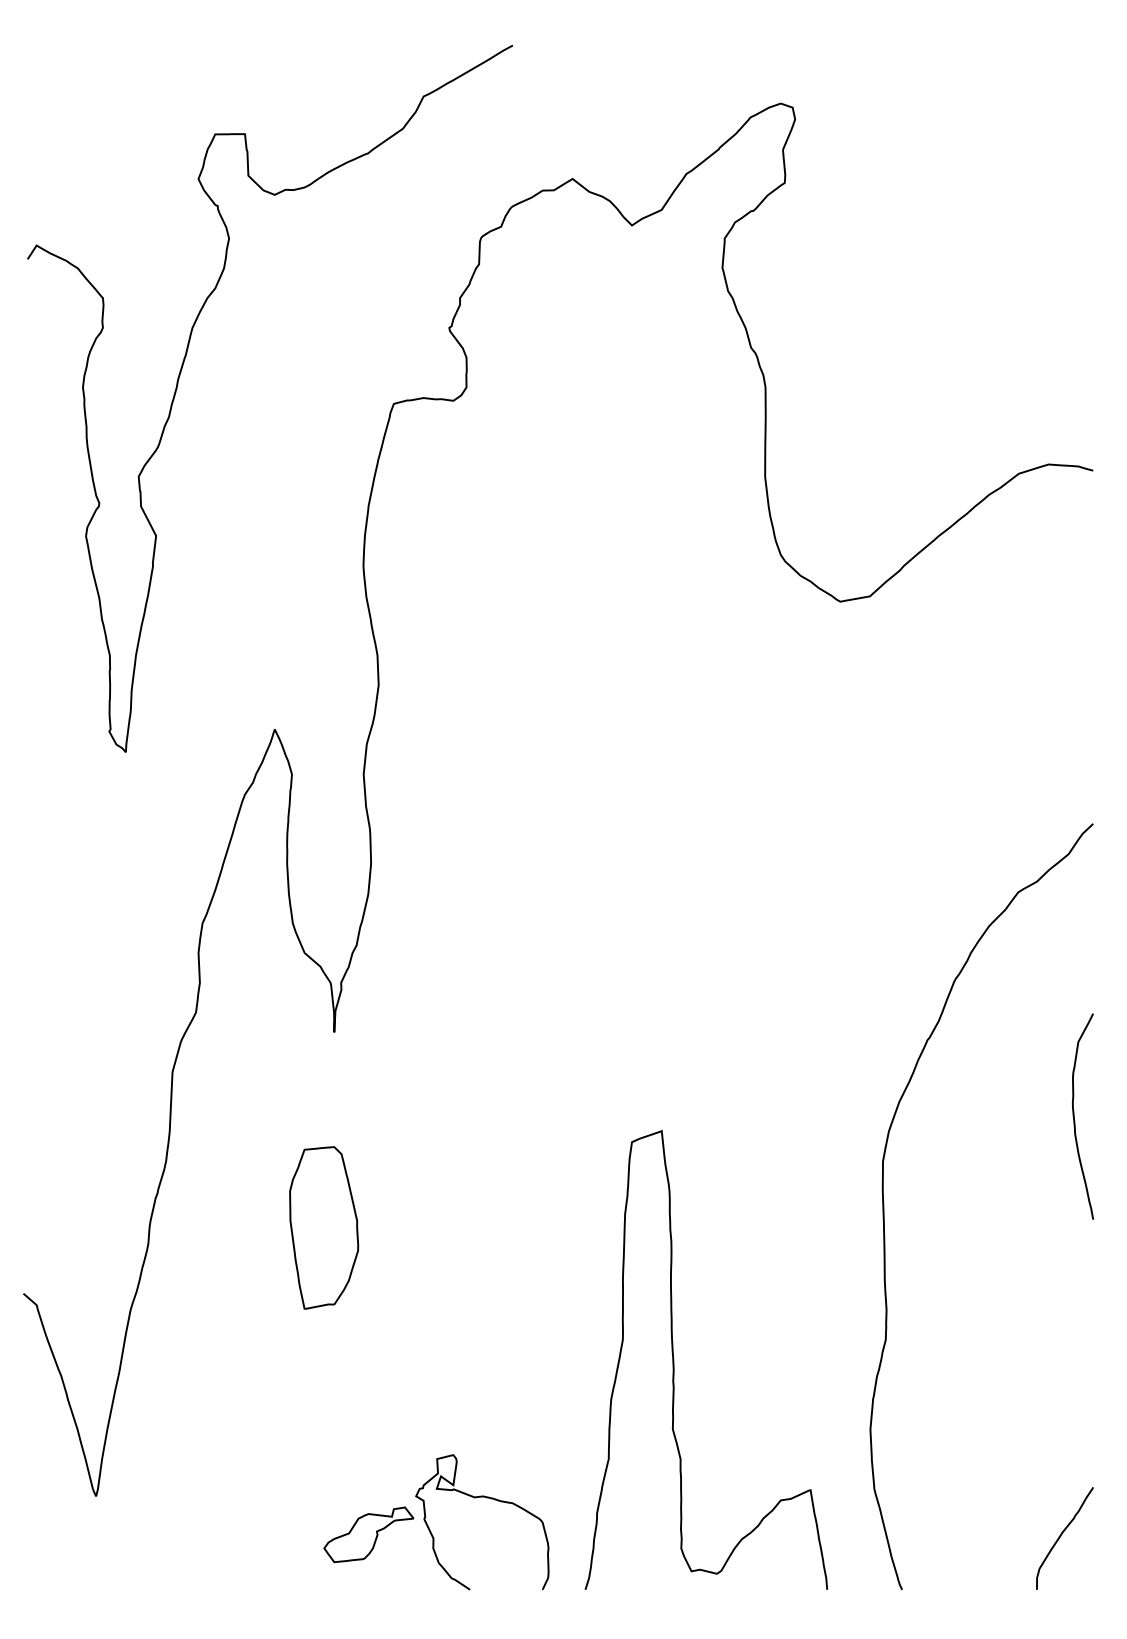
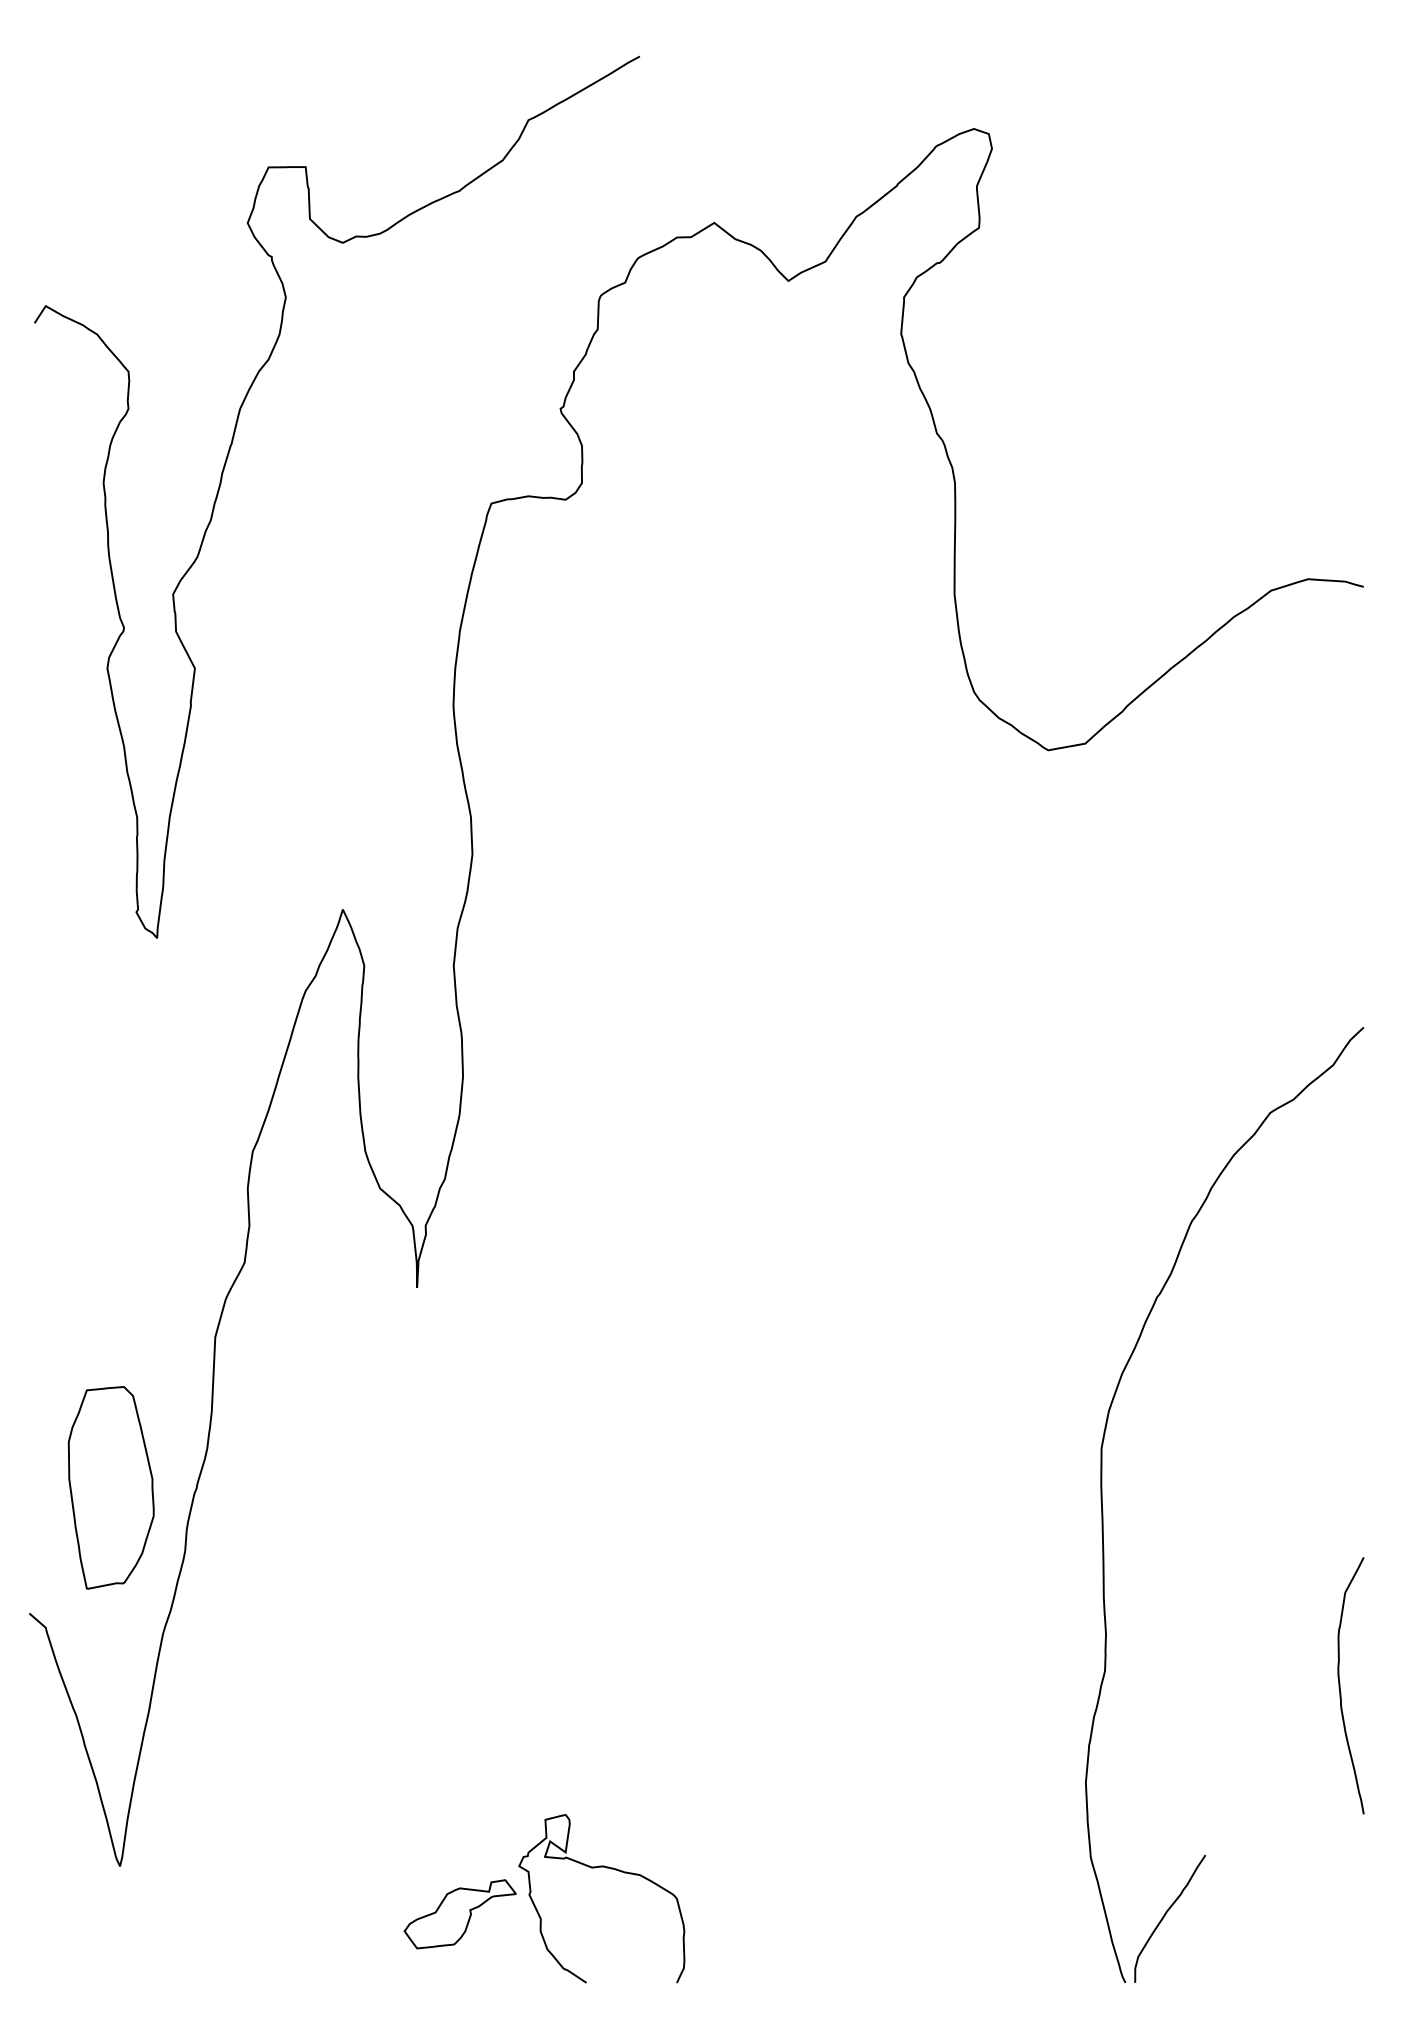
curve: (1074, 1116) -> (1340, 1685), moved
part: (324, 1227) -> (111, 1487), moved
curve: (674, 1359) -> (841, 1695), removed
curve: (1061, 1536) -> (1165, 1916), moved

